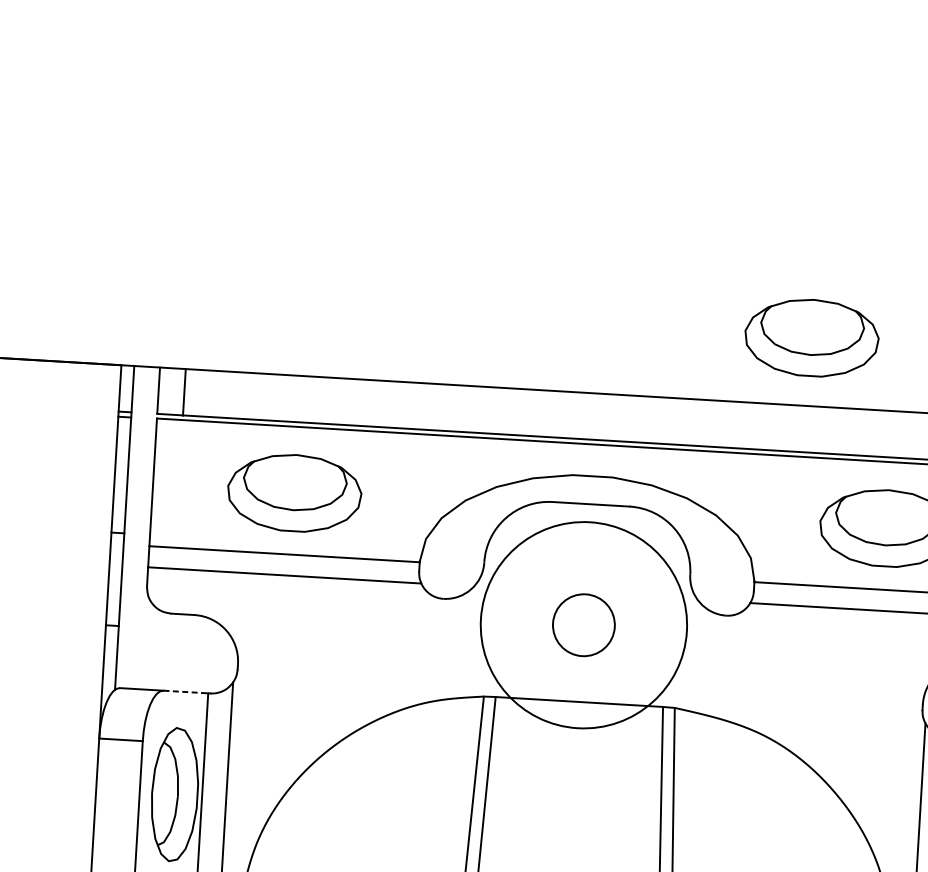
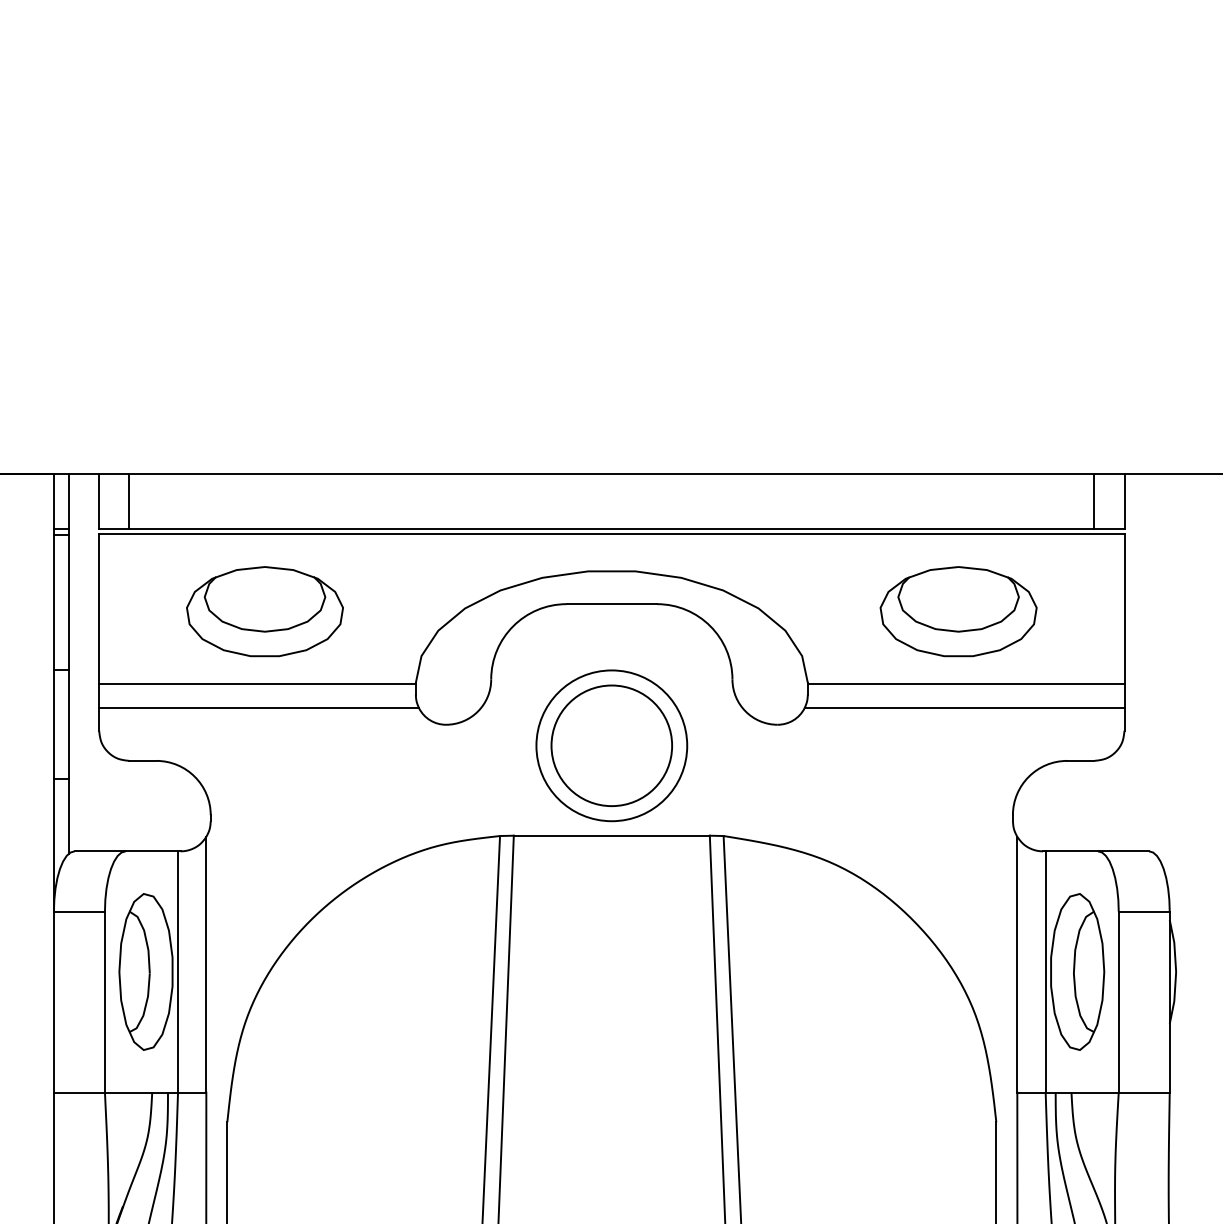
part: (811, 337) -> (857, 394), removed
circle: (583, 624) -> (611, 745), size x0.62
circle: (583, 624) -> (611, 745), size x1.67
line: (186, 692) -> (152, 851), dashed -> solid

